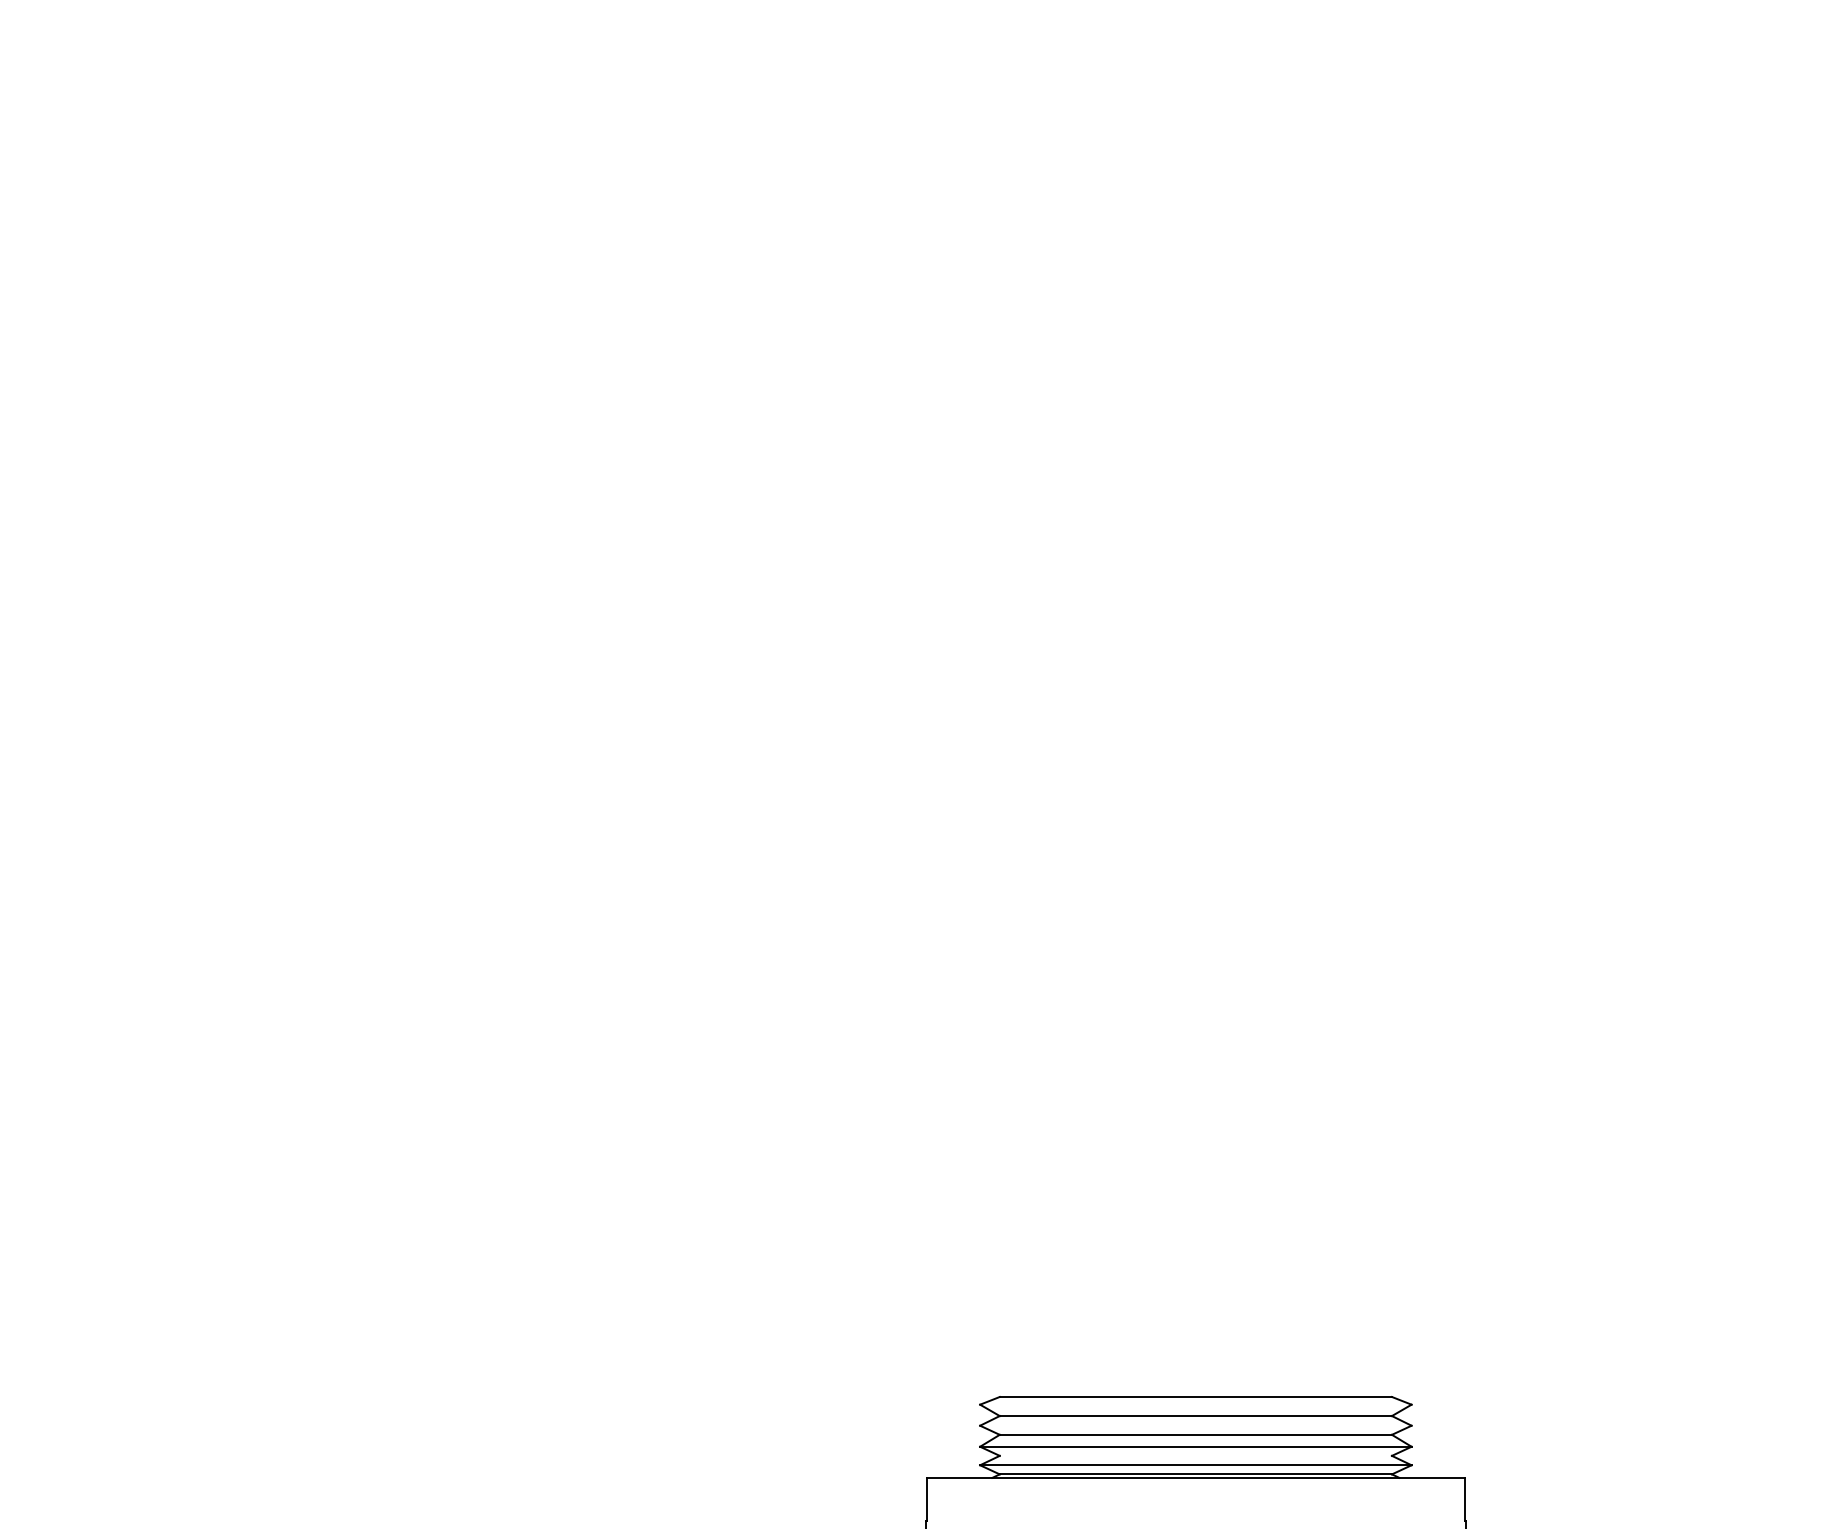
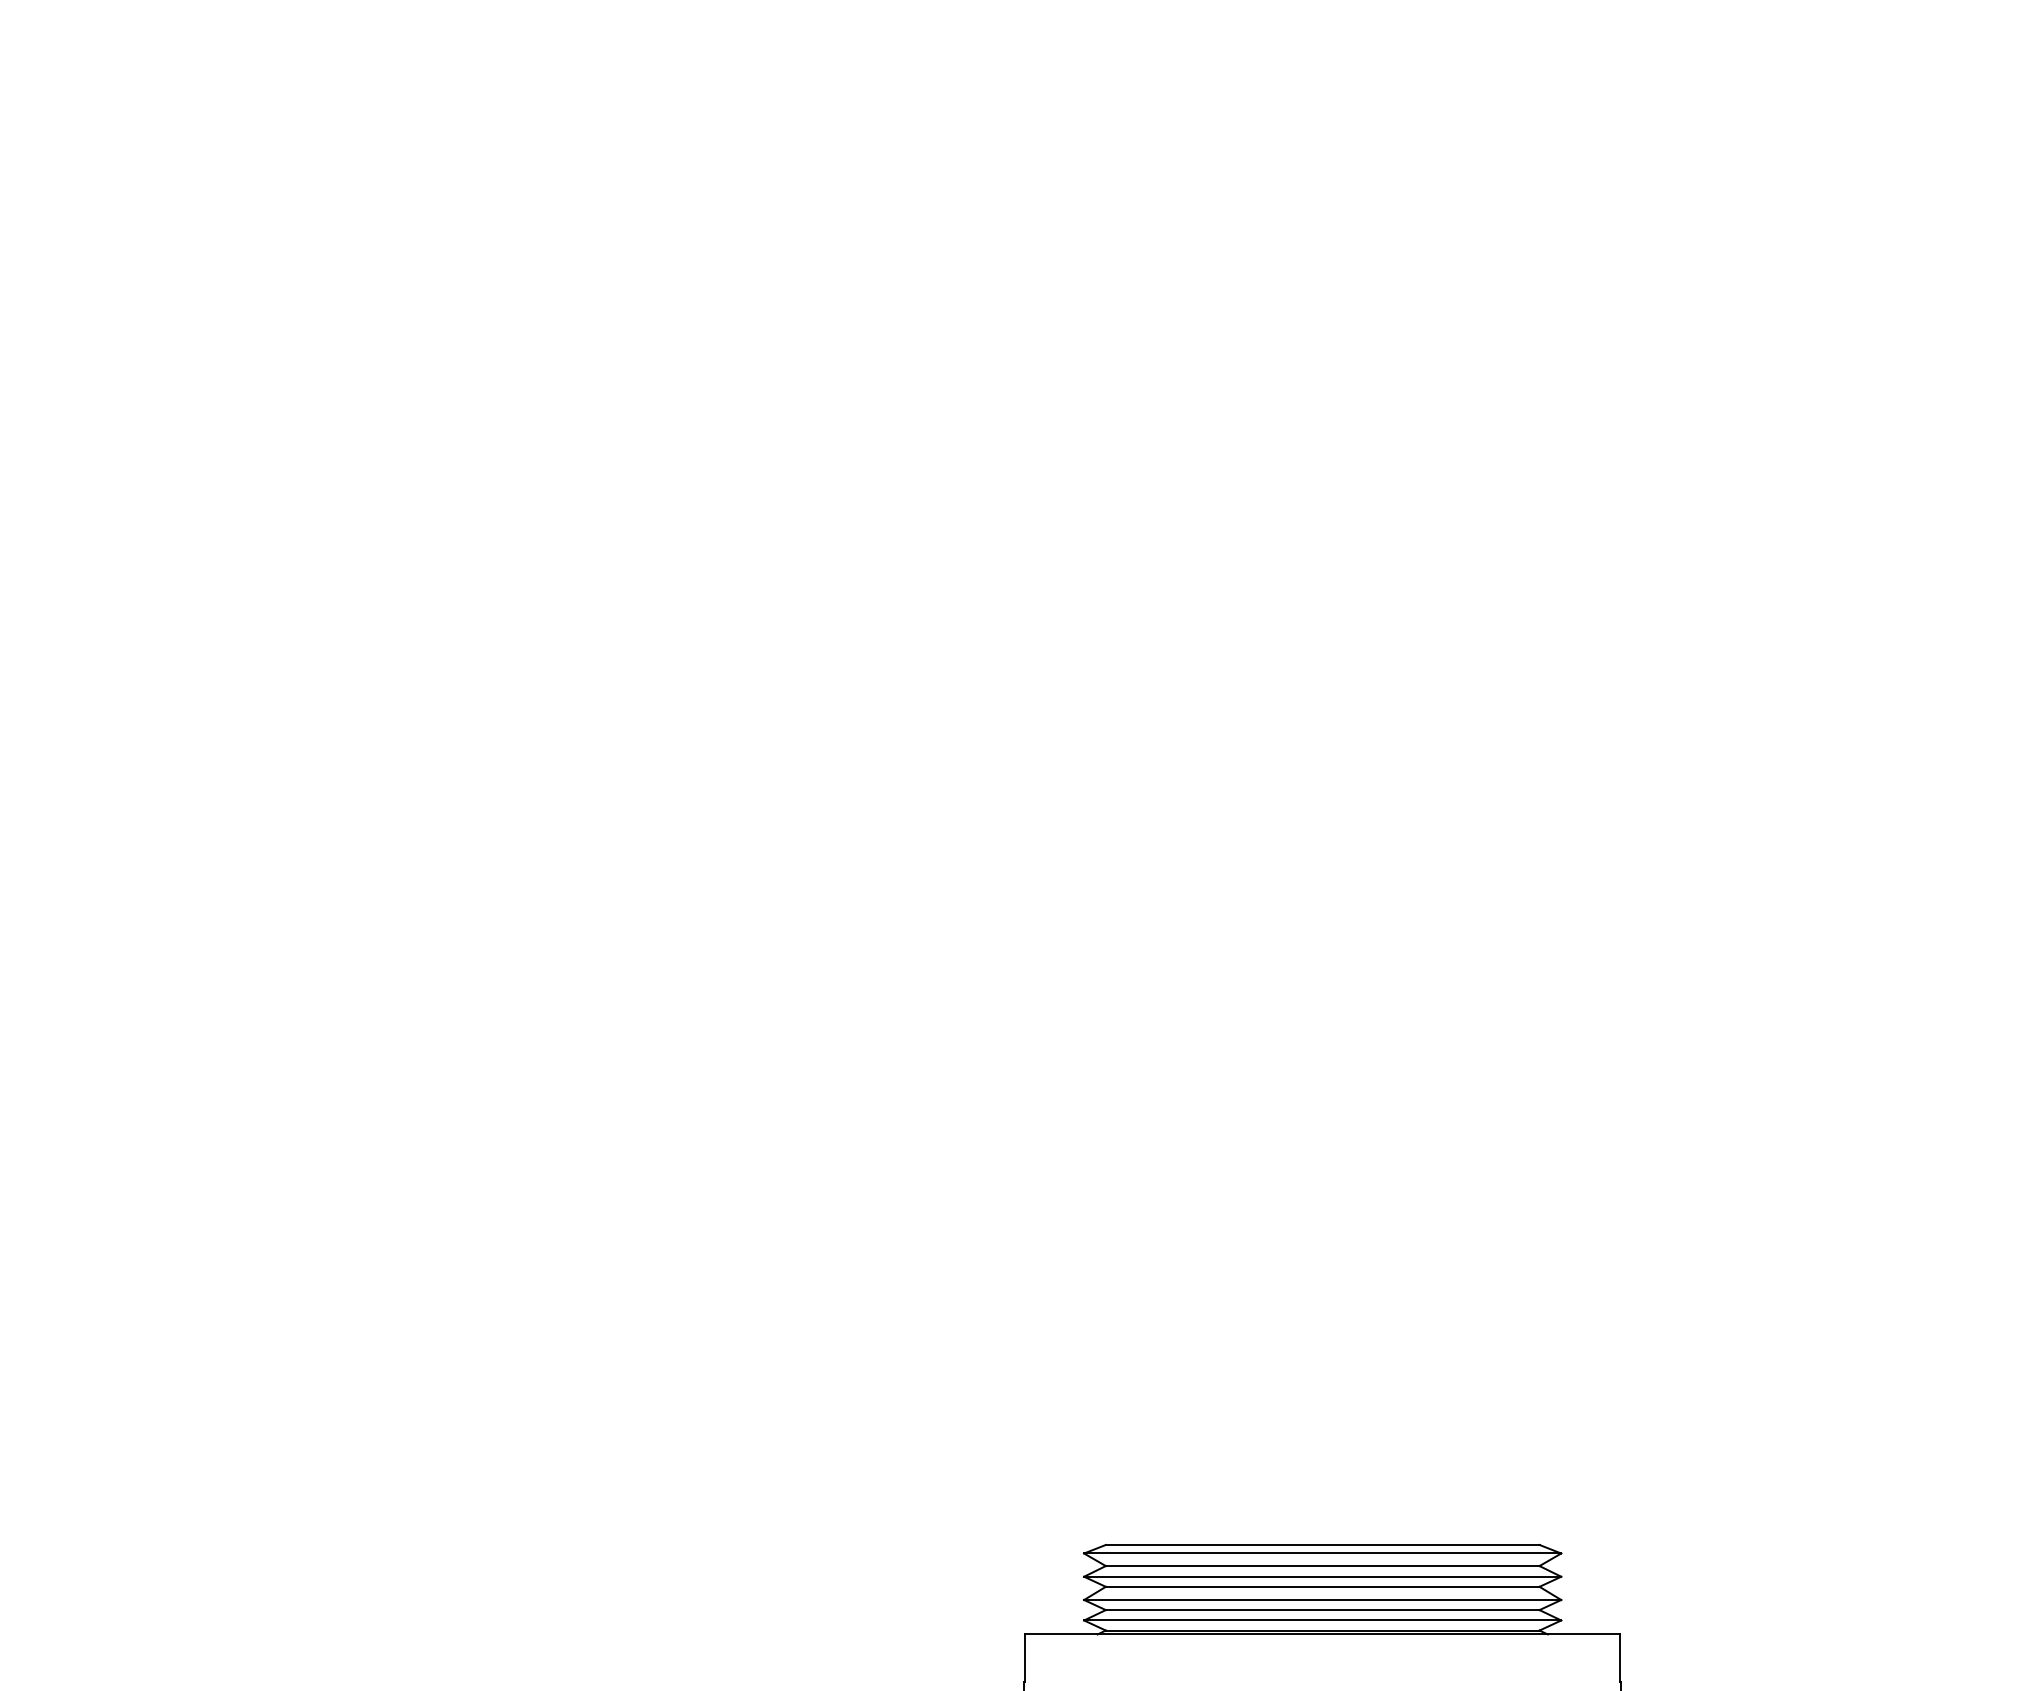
line: (1195, 1404) -> (1322, 1553), added
line: (1195, 1425) -> (1322, 1576), added
line: (1195, 1455) -> (1322, 1609), added

